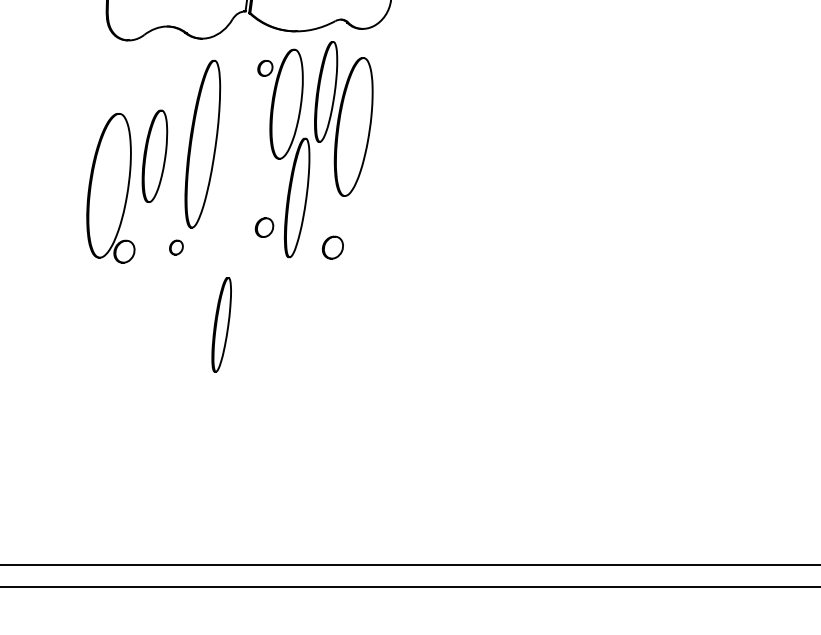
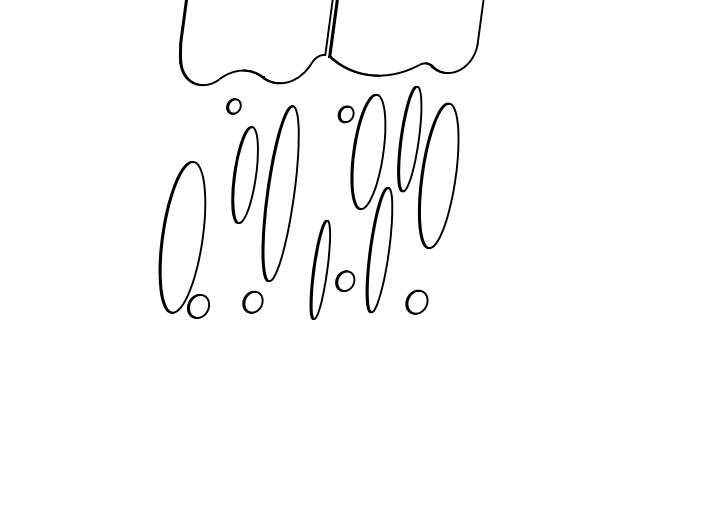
part: (157, 60) -> (233, 106), added
part: (154, 155) -> (244, 174), moved
part: (176, 247) -> (253, 302), size x1.43
part: (221, 324) -> (320, 269), moved

